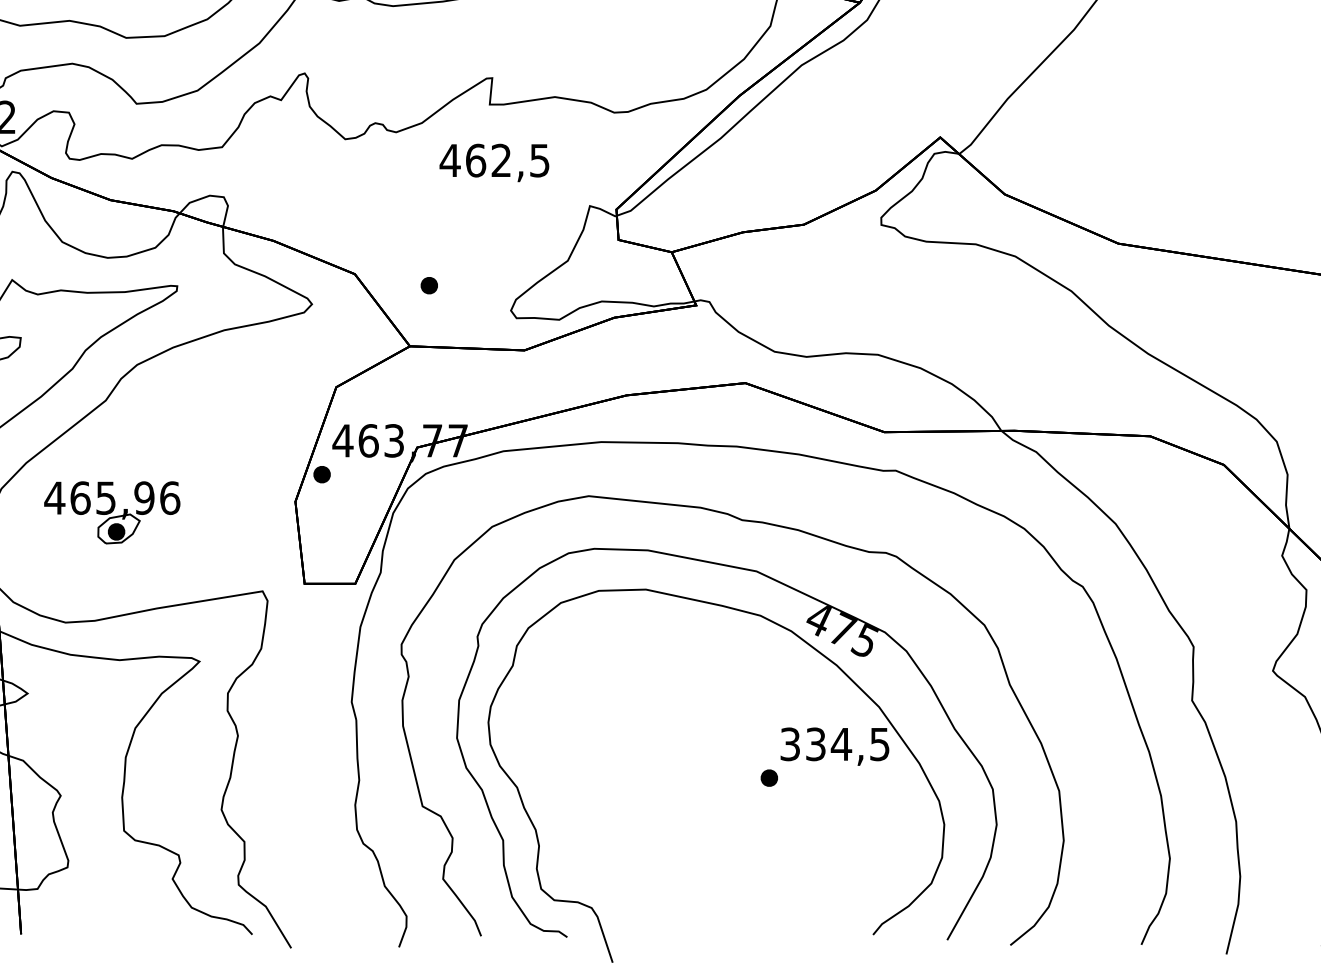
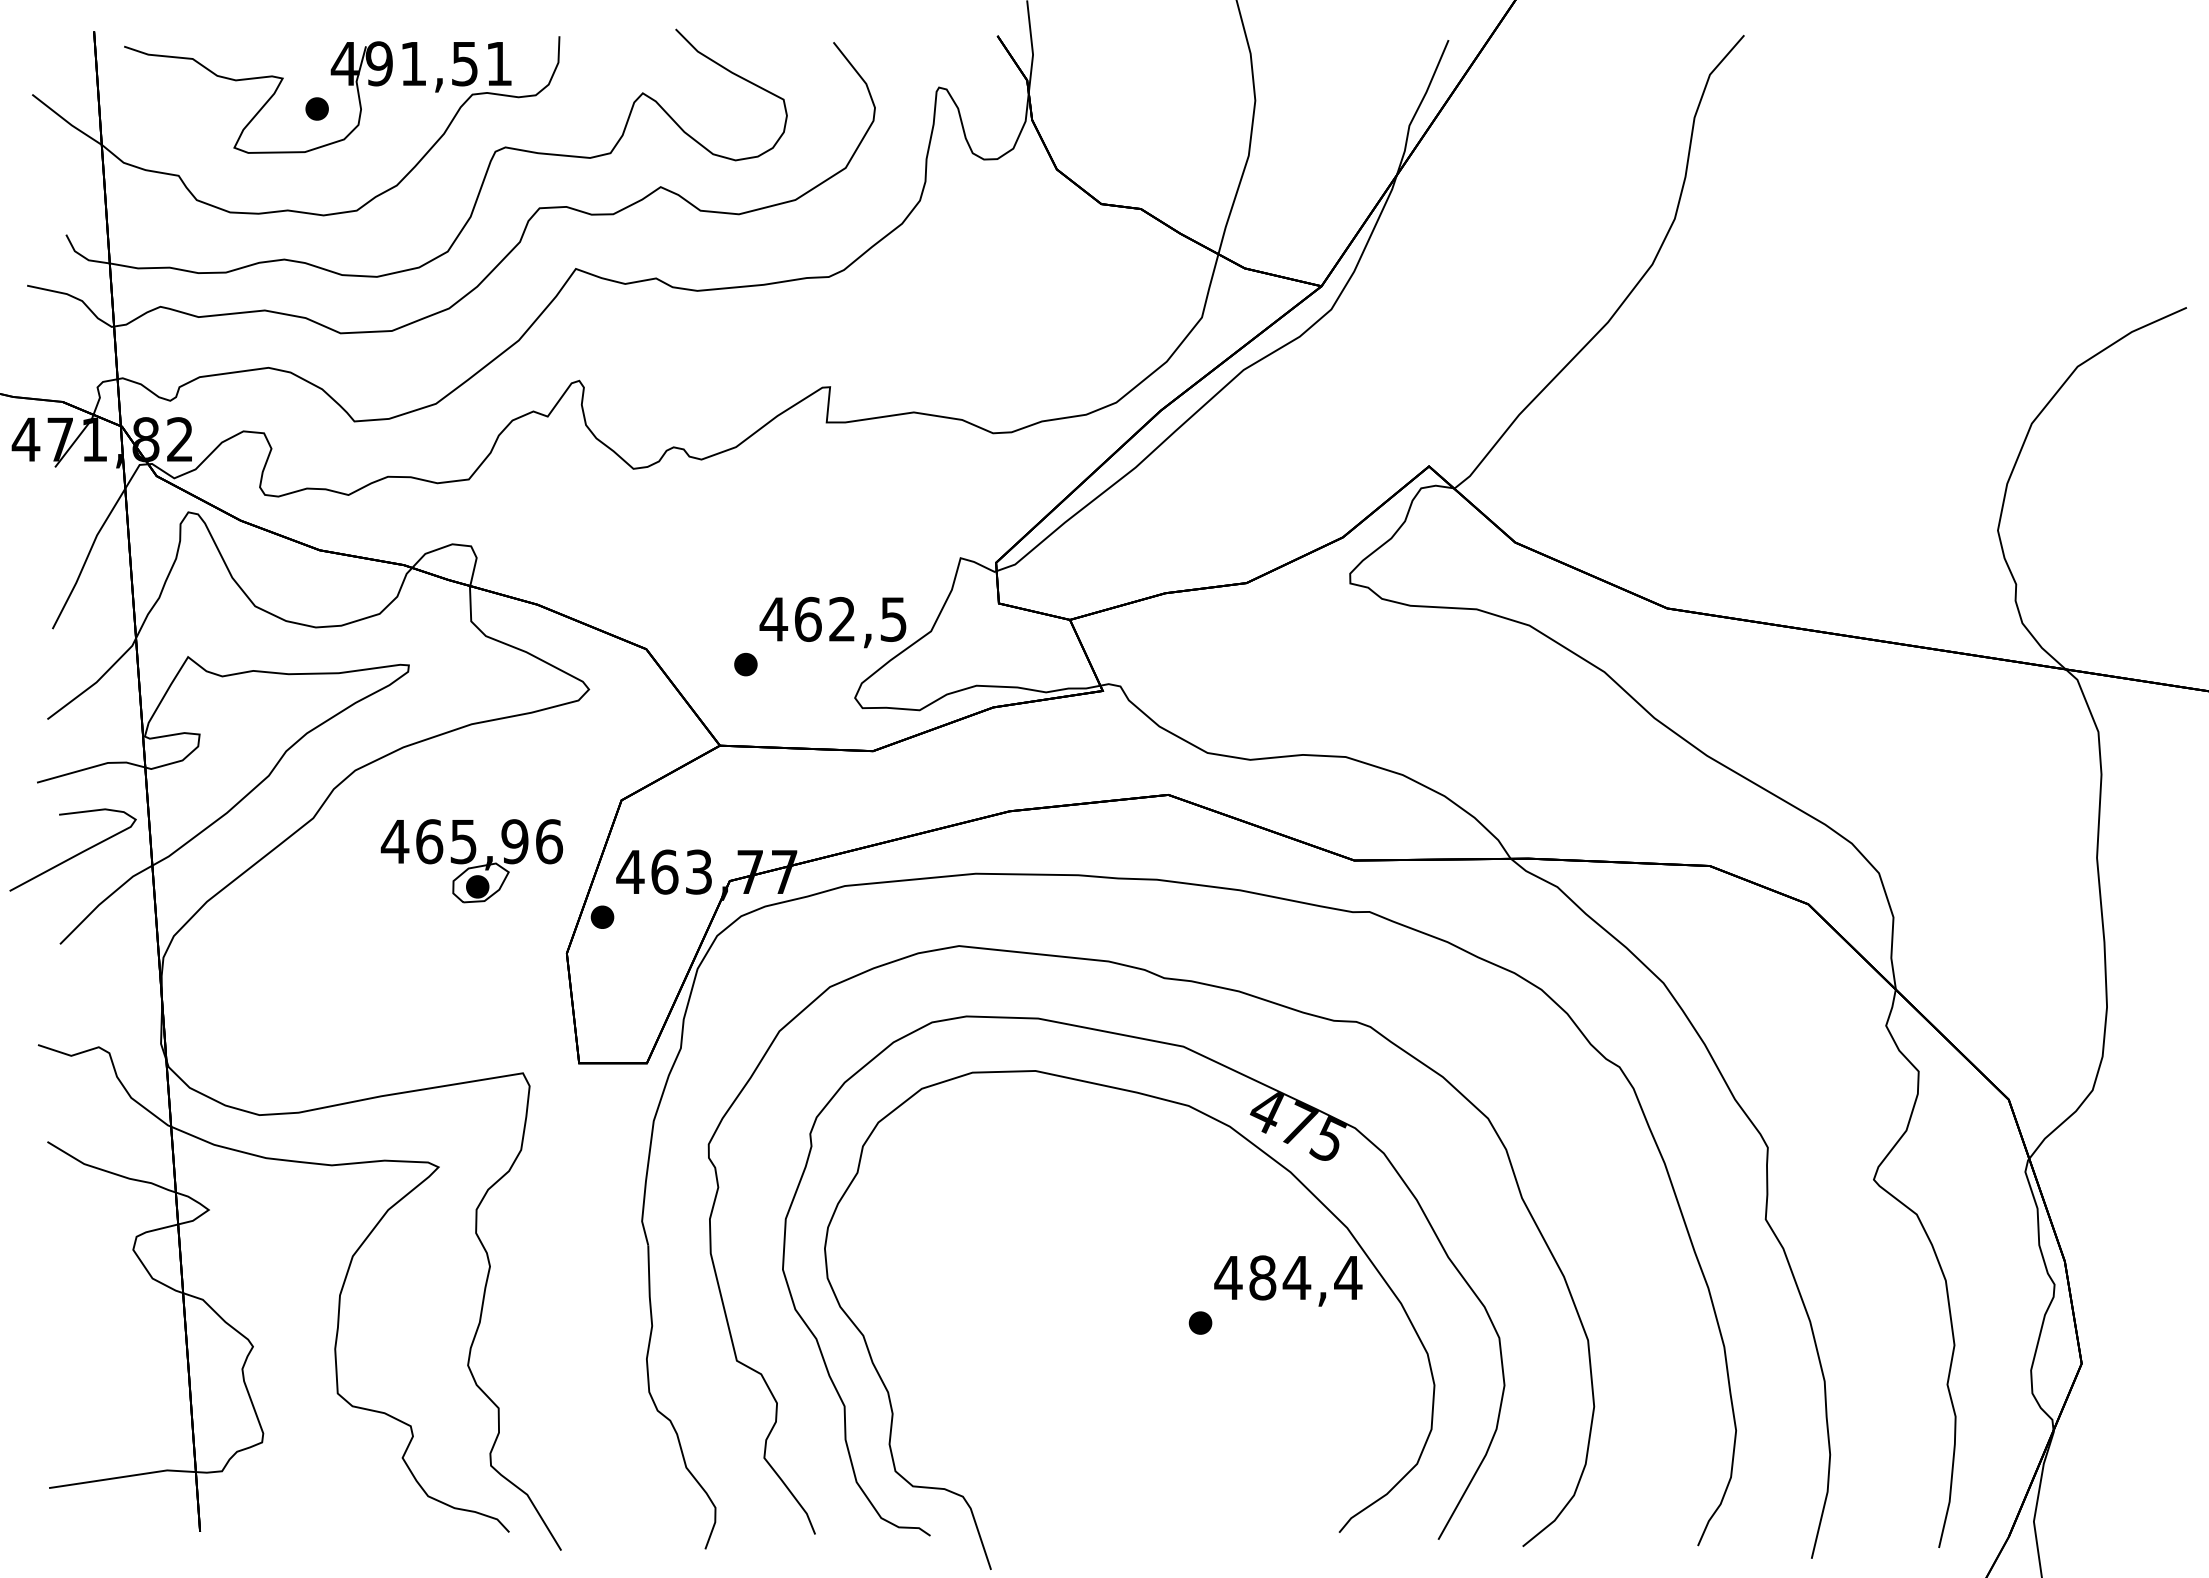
text: (494, 162) -> (832, 622), moved
part: (111, 512) -> (471, 861), moved
text: (835, 744) -> (1288, 1277), 334,5 -> 484,4

